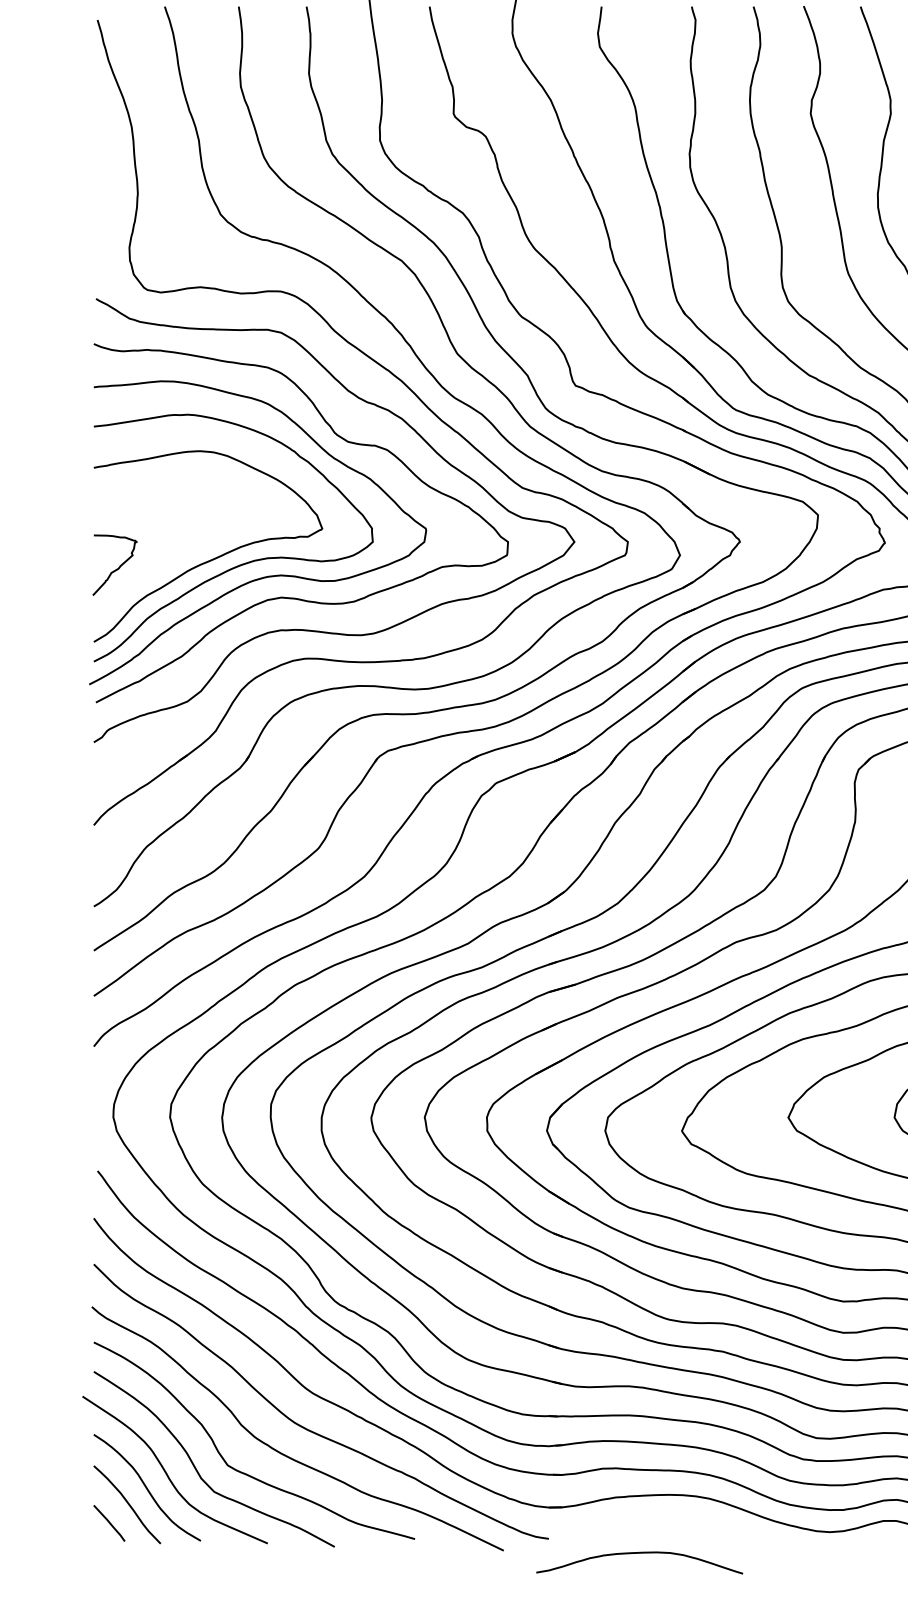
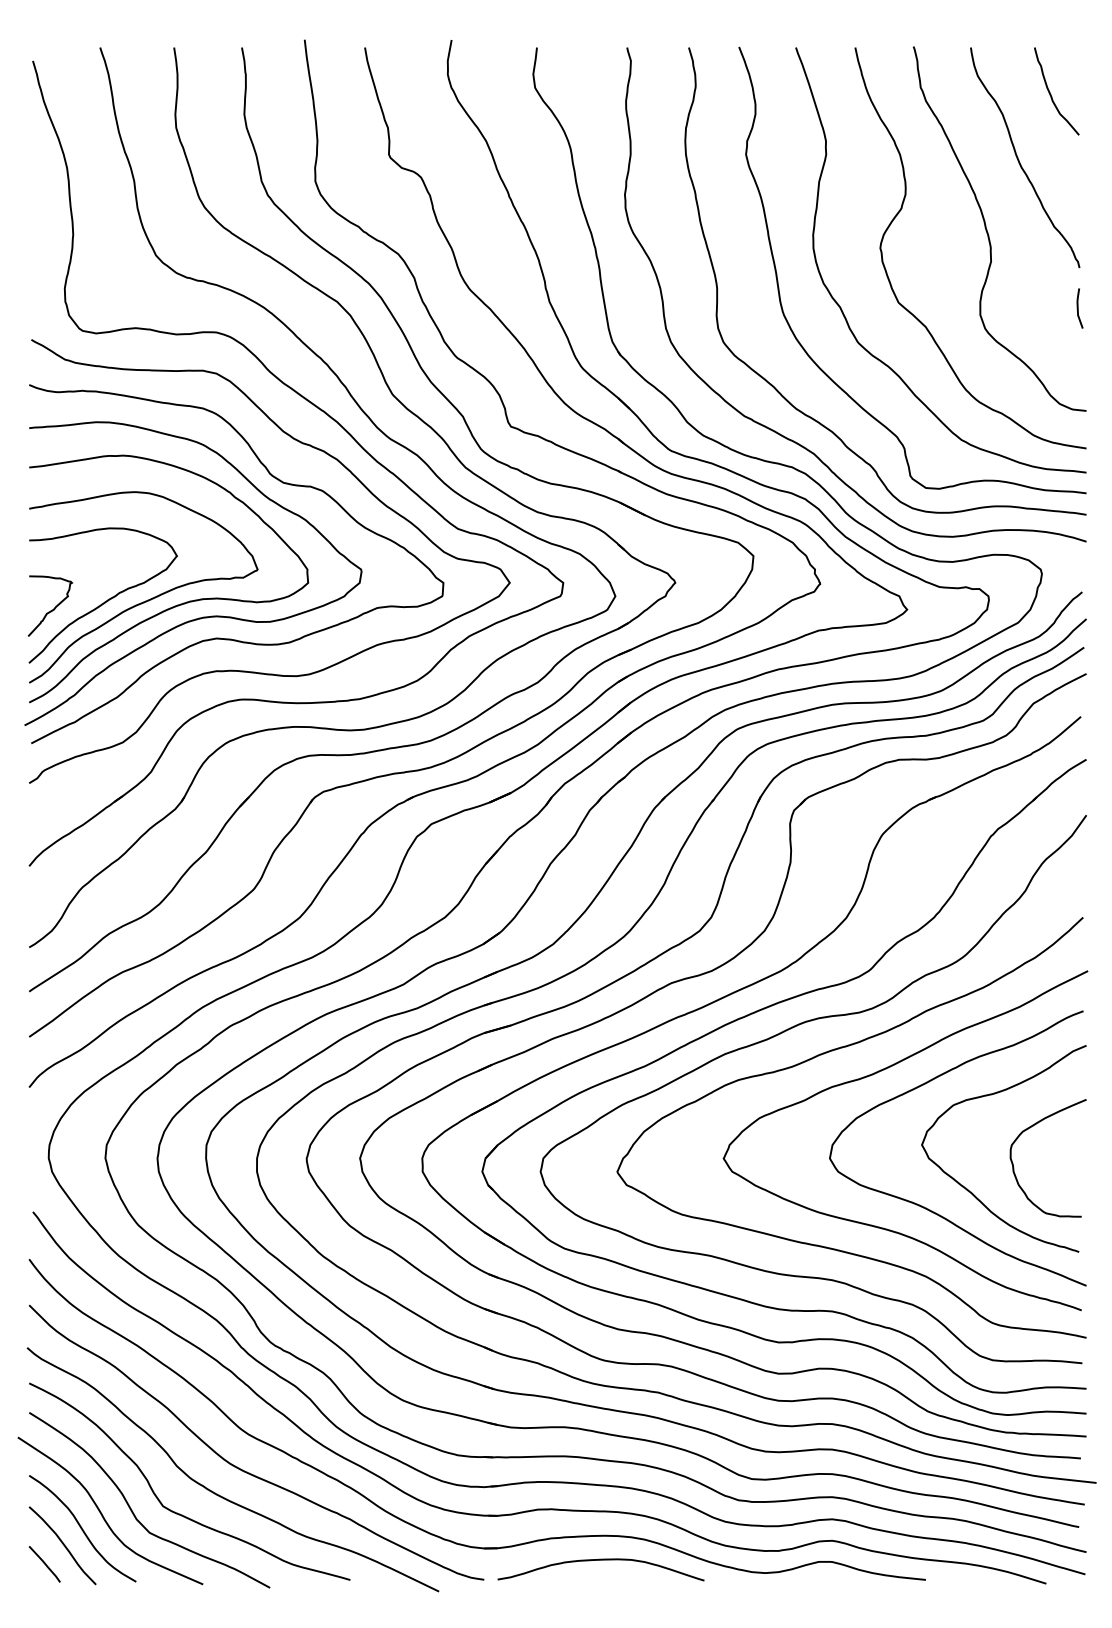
curve: (169, 560) -> (104, 601), added
curve: (639, 1553) -> (600, 1560), moved

